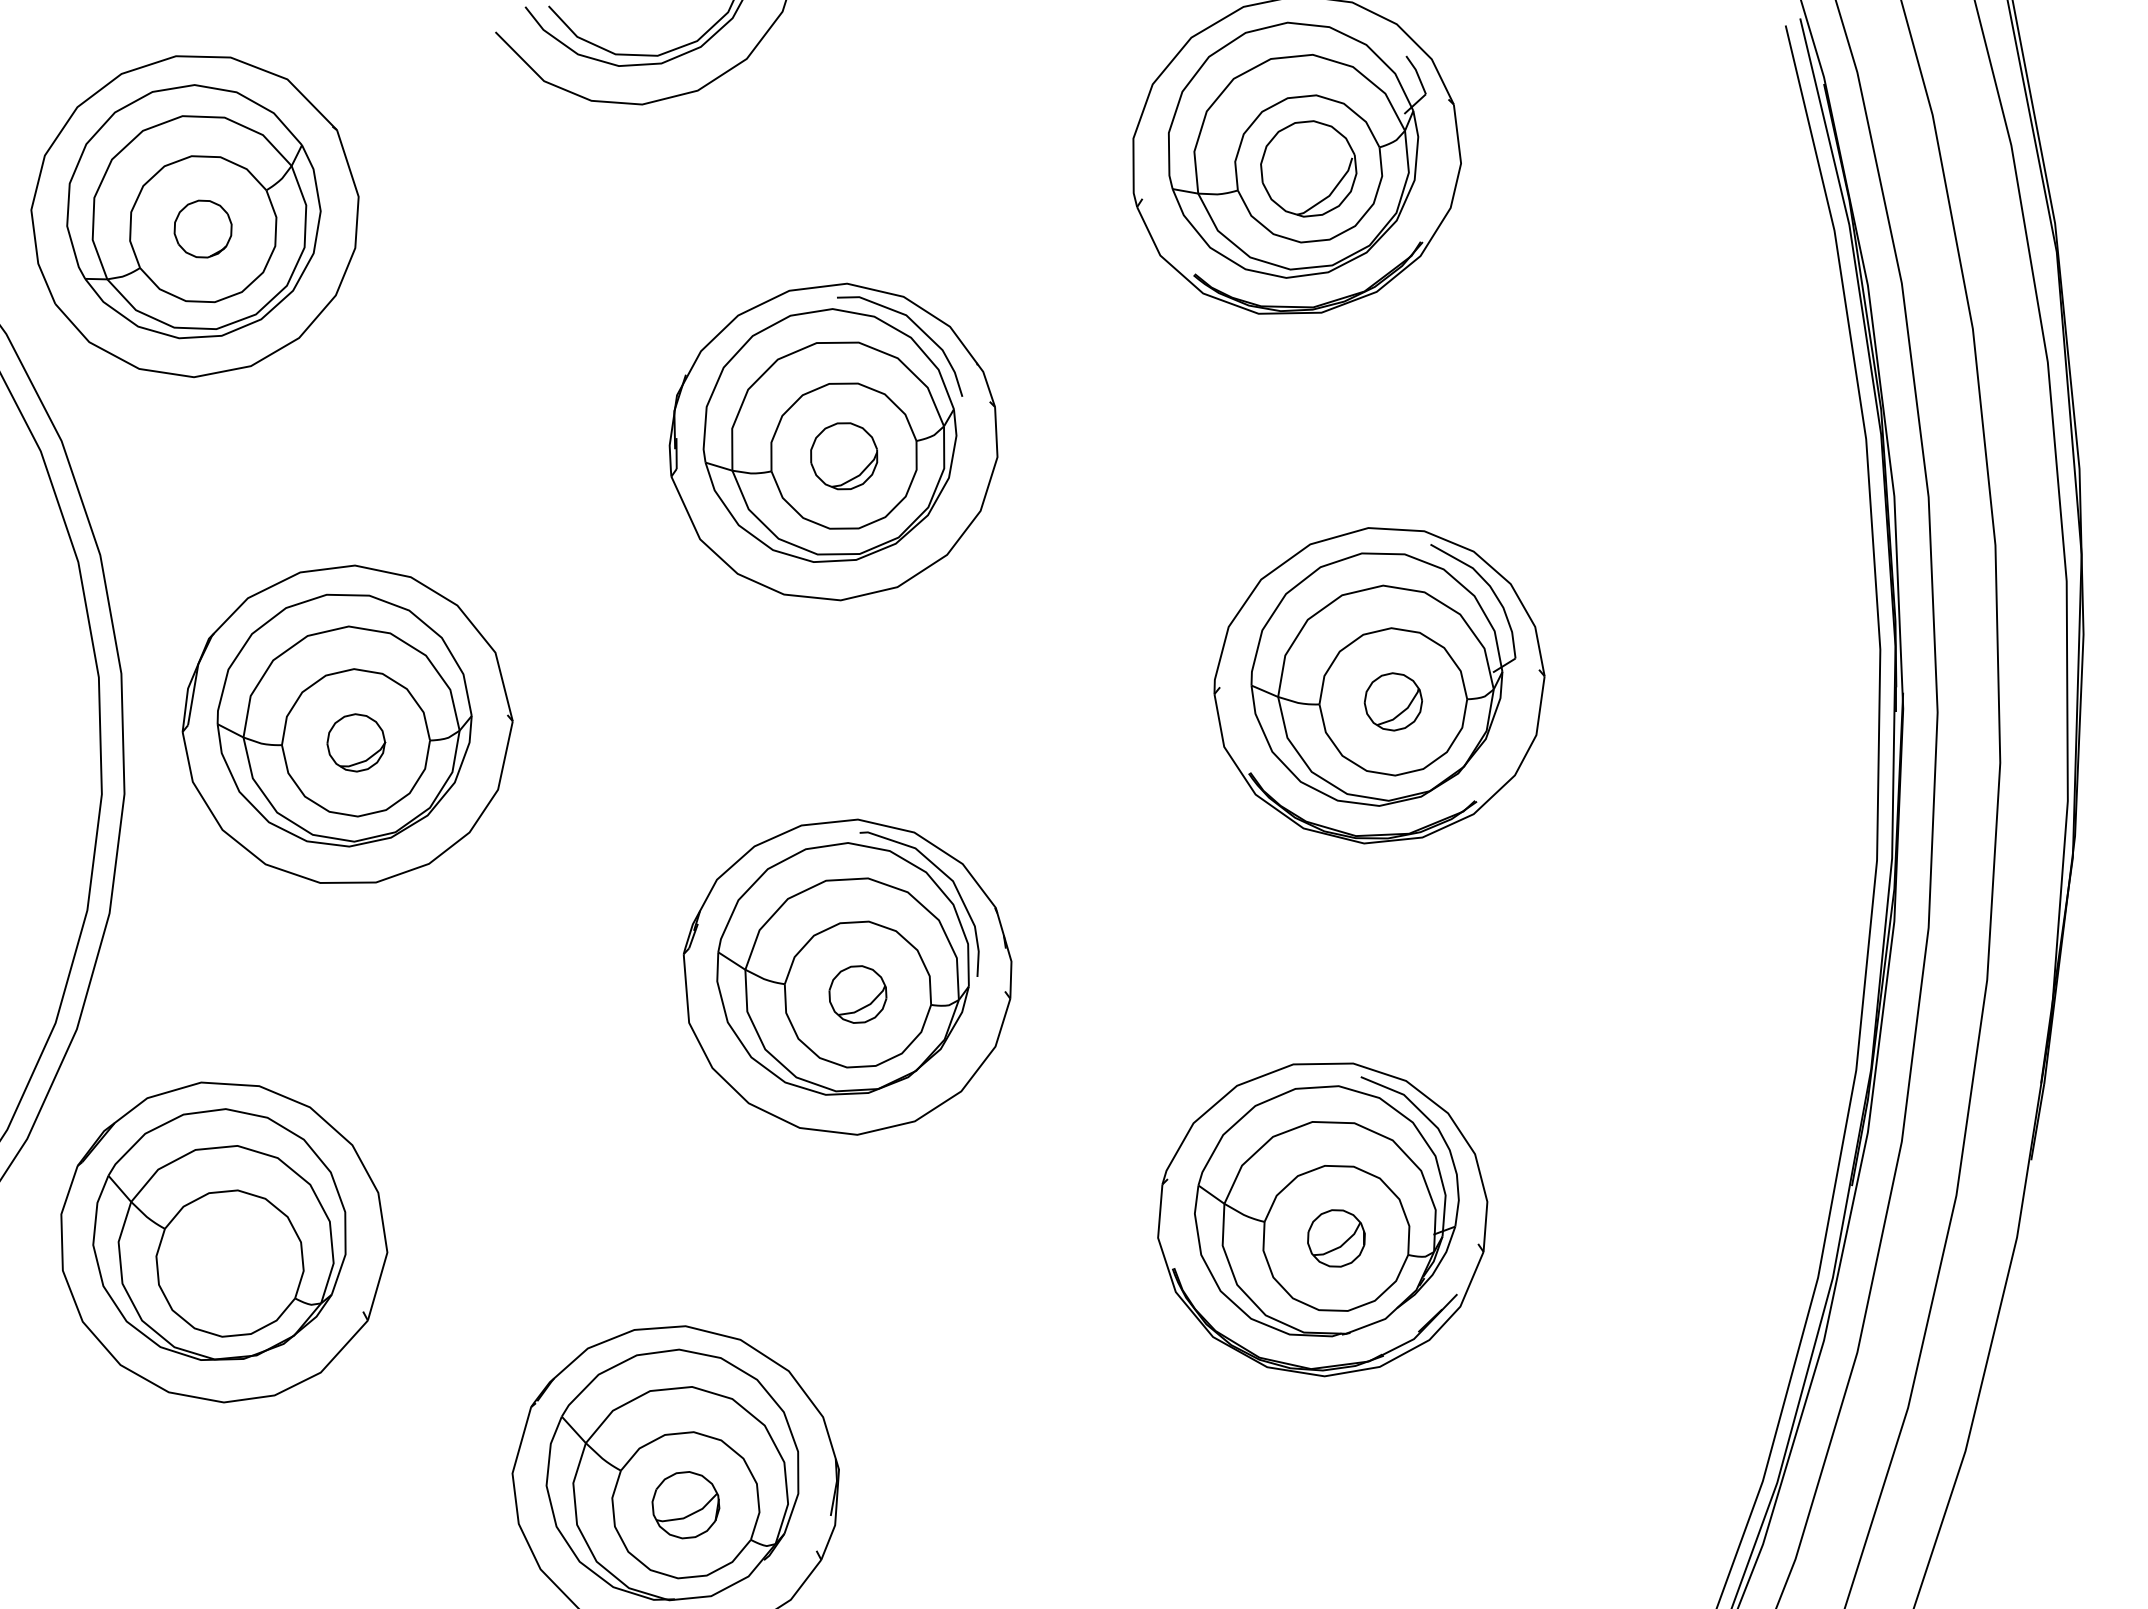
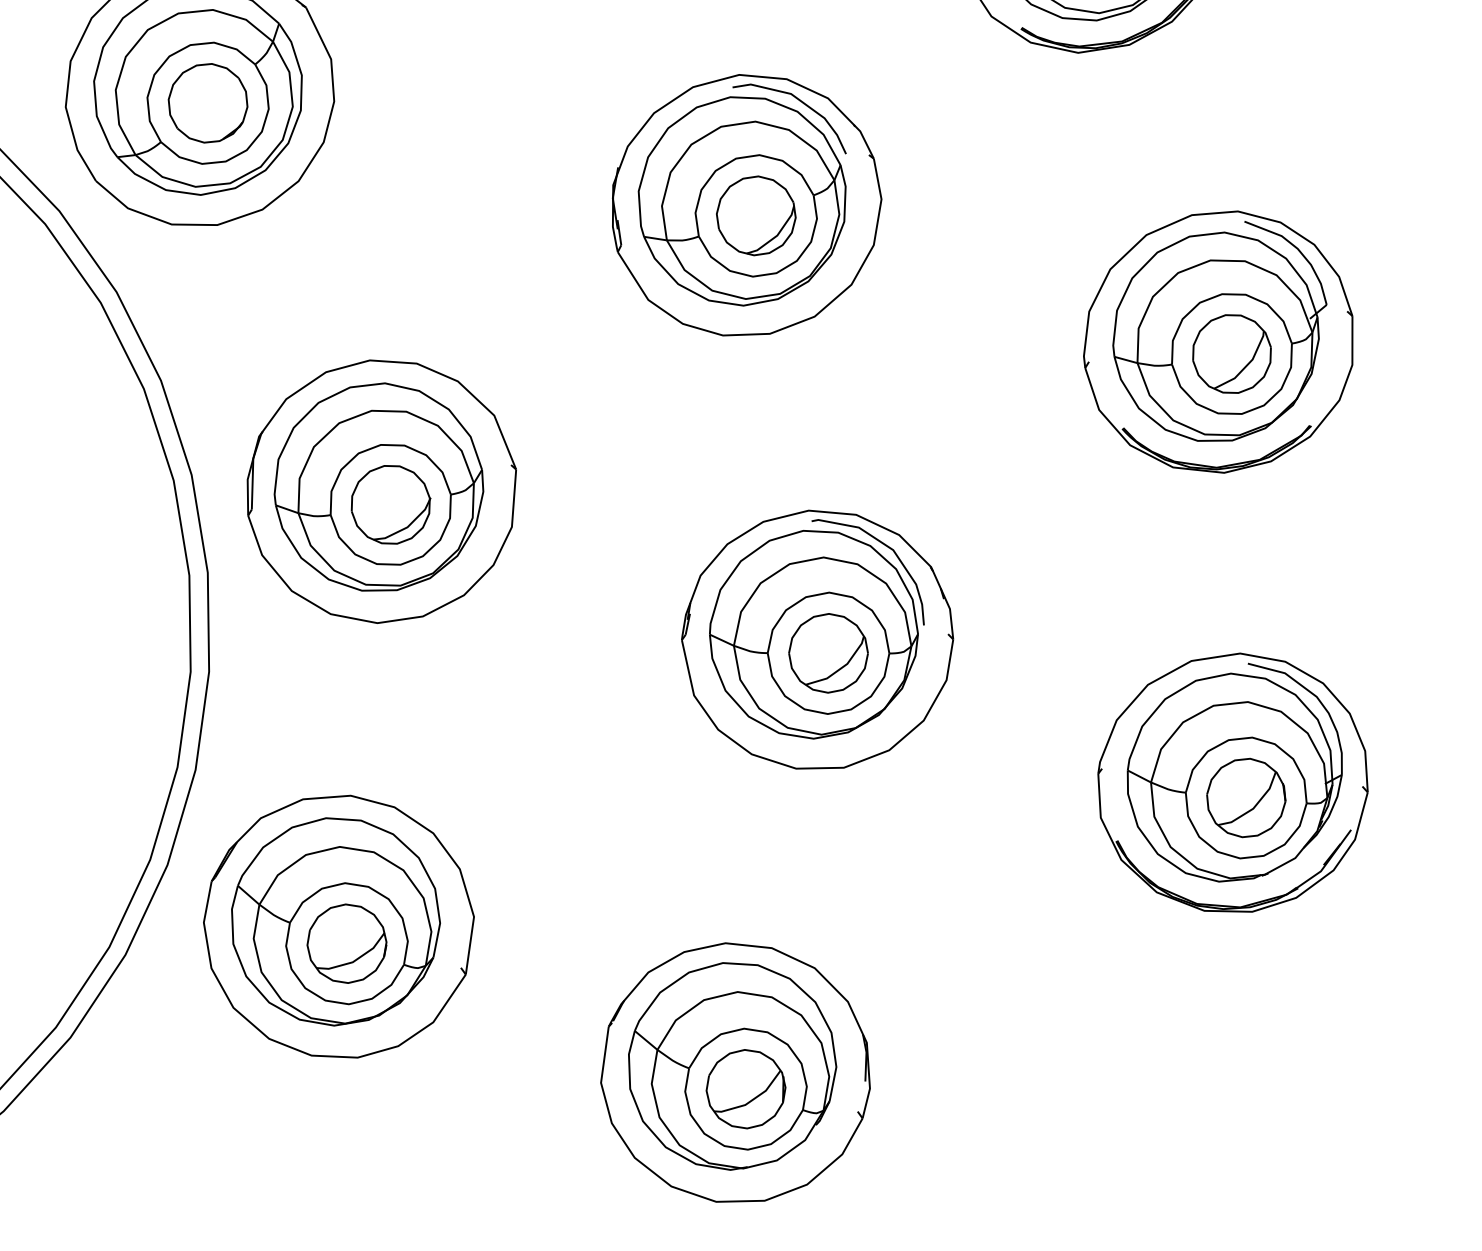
part: (202, 228) -> (207, 102), size x1.67
part: (844, 456) -> (756, 216), size x1.43
part: (1393, 701) -> (1232, 353), size x1.67
part: (356, 742) -> (391, 504), size x1.67
part: (857, 994) -> (828, 653), size x1.67
part: (1336, 1238) -> (1246, 798), size x1.67
part: (229, 1263) -> (346, 943), added
part: (685, 1504) -> (745, 1088), size x1.43

